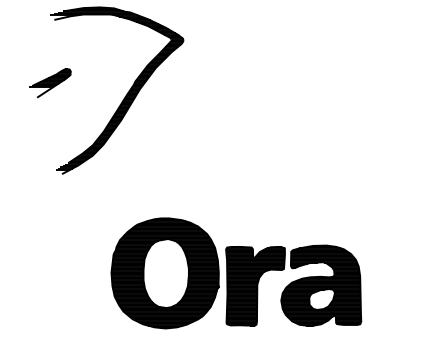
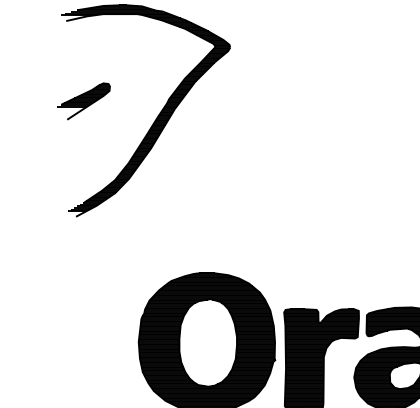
part: (50, 83) -> (84, 101), moved

